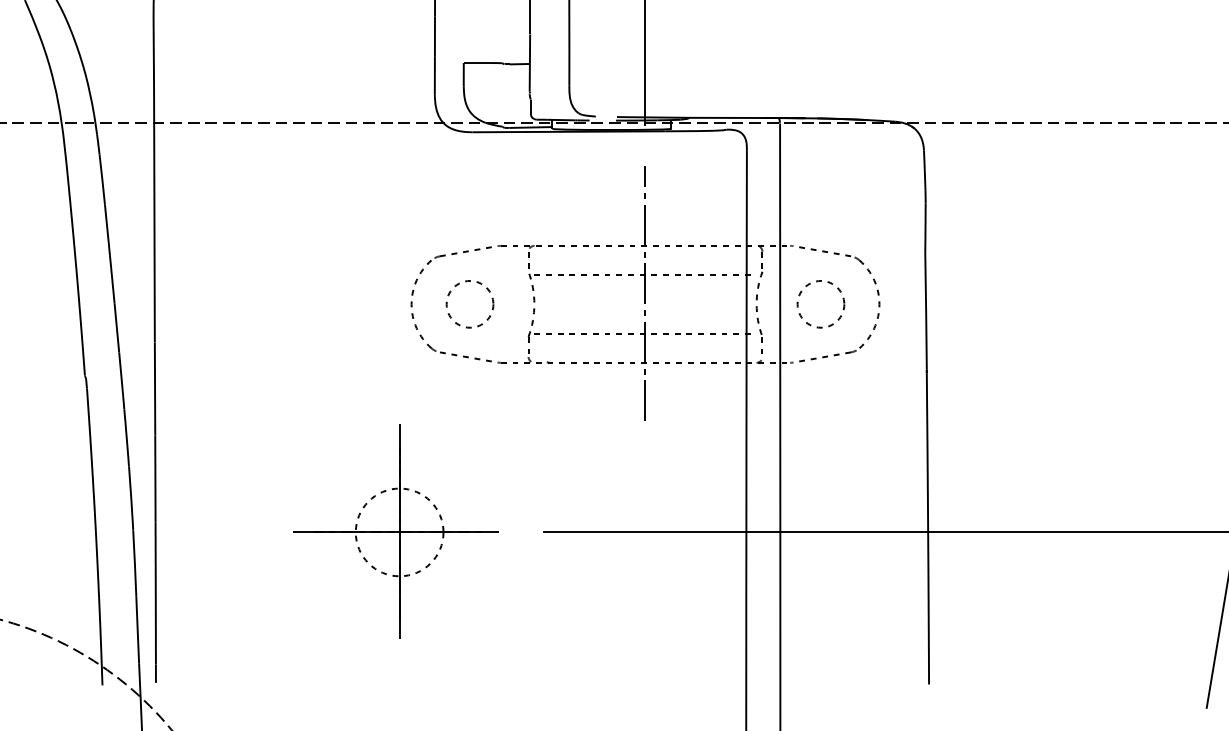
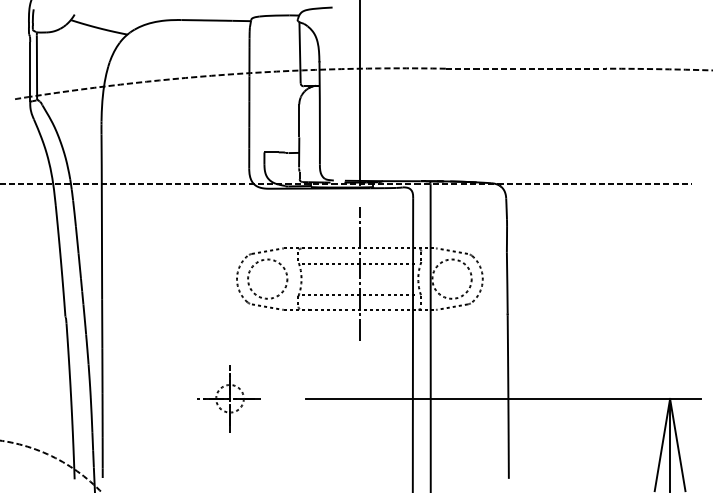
circle: (469, 303) -> (267, 278), size x1.6
circle: (819, 303) -> (451, 278), size x1.6
part: (395, 531) -> (228, 398), size x0.6

